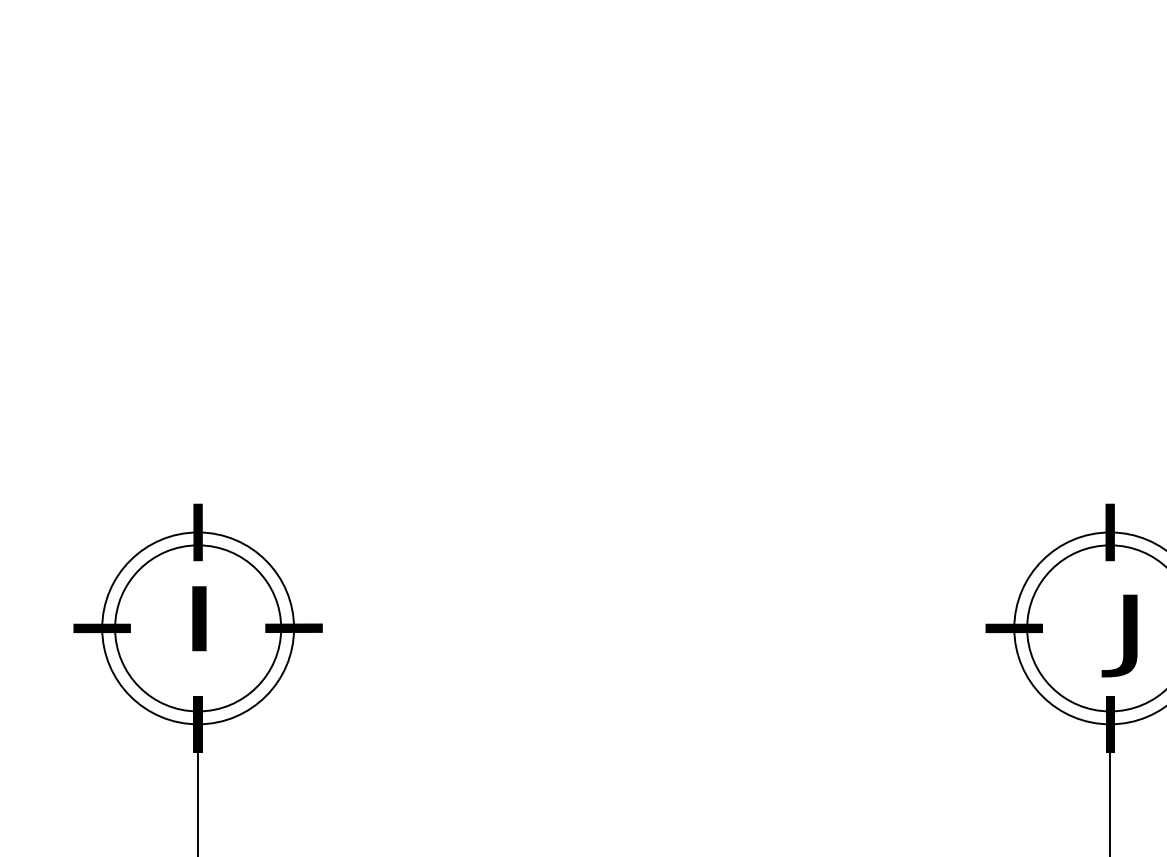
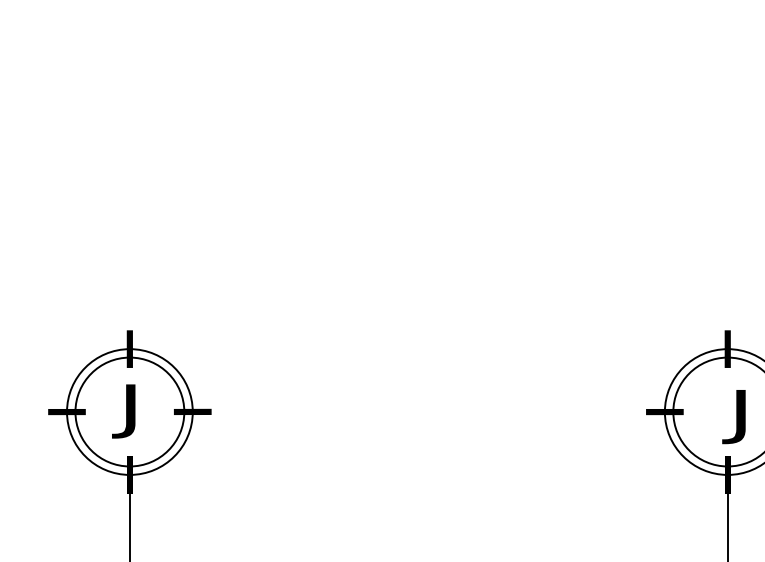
text: (188, 659) -> (123, 432), I -> J

